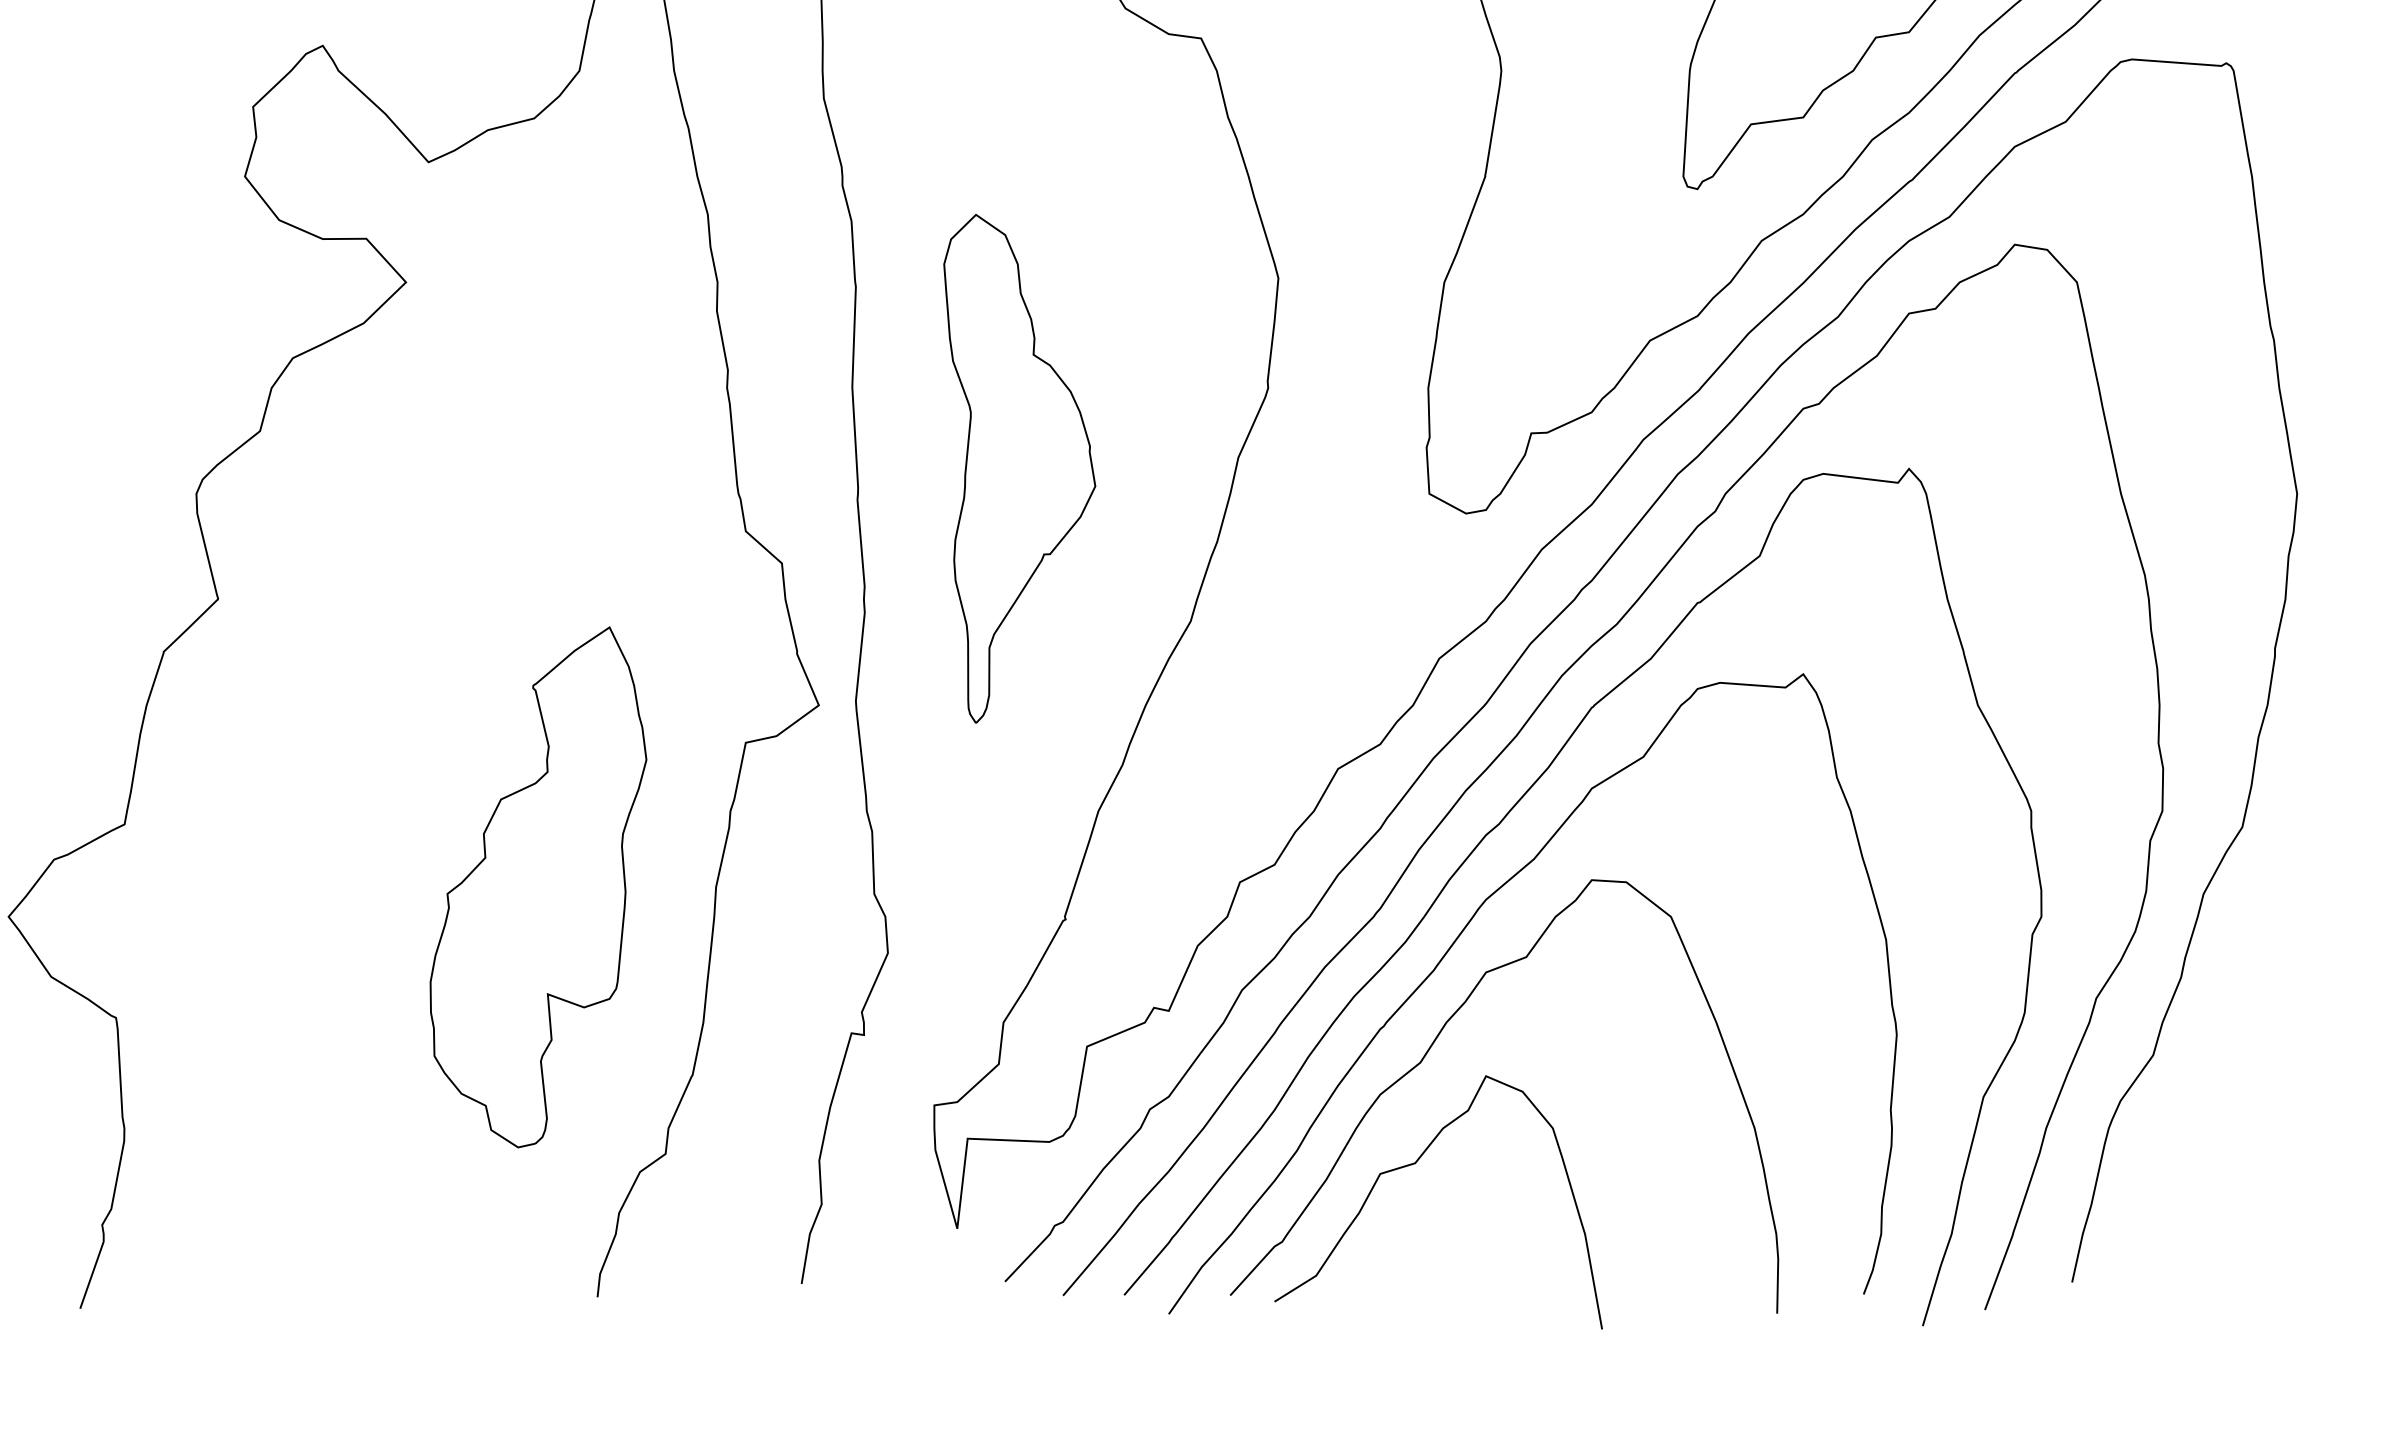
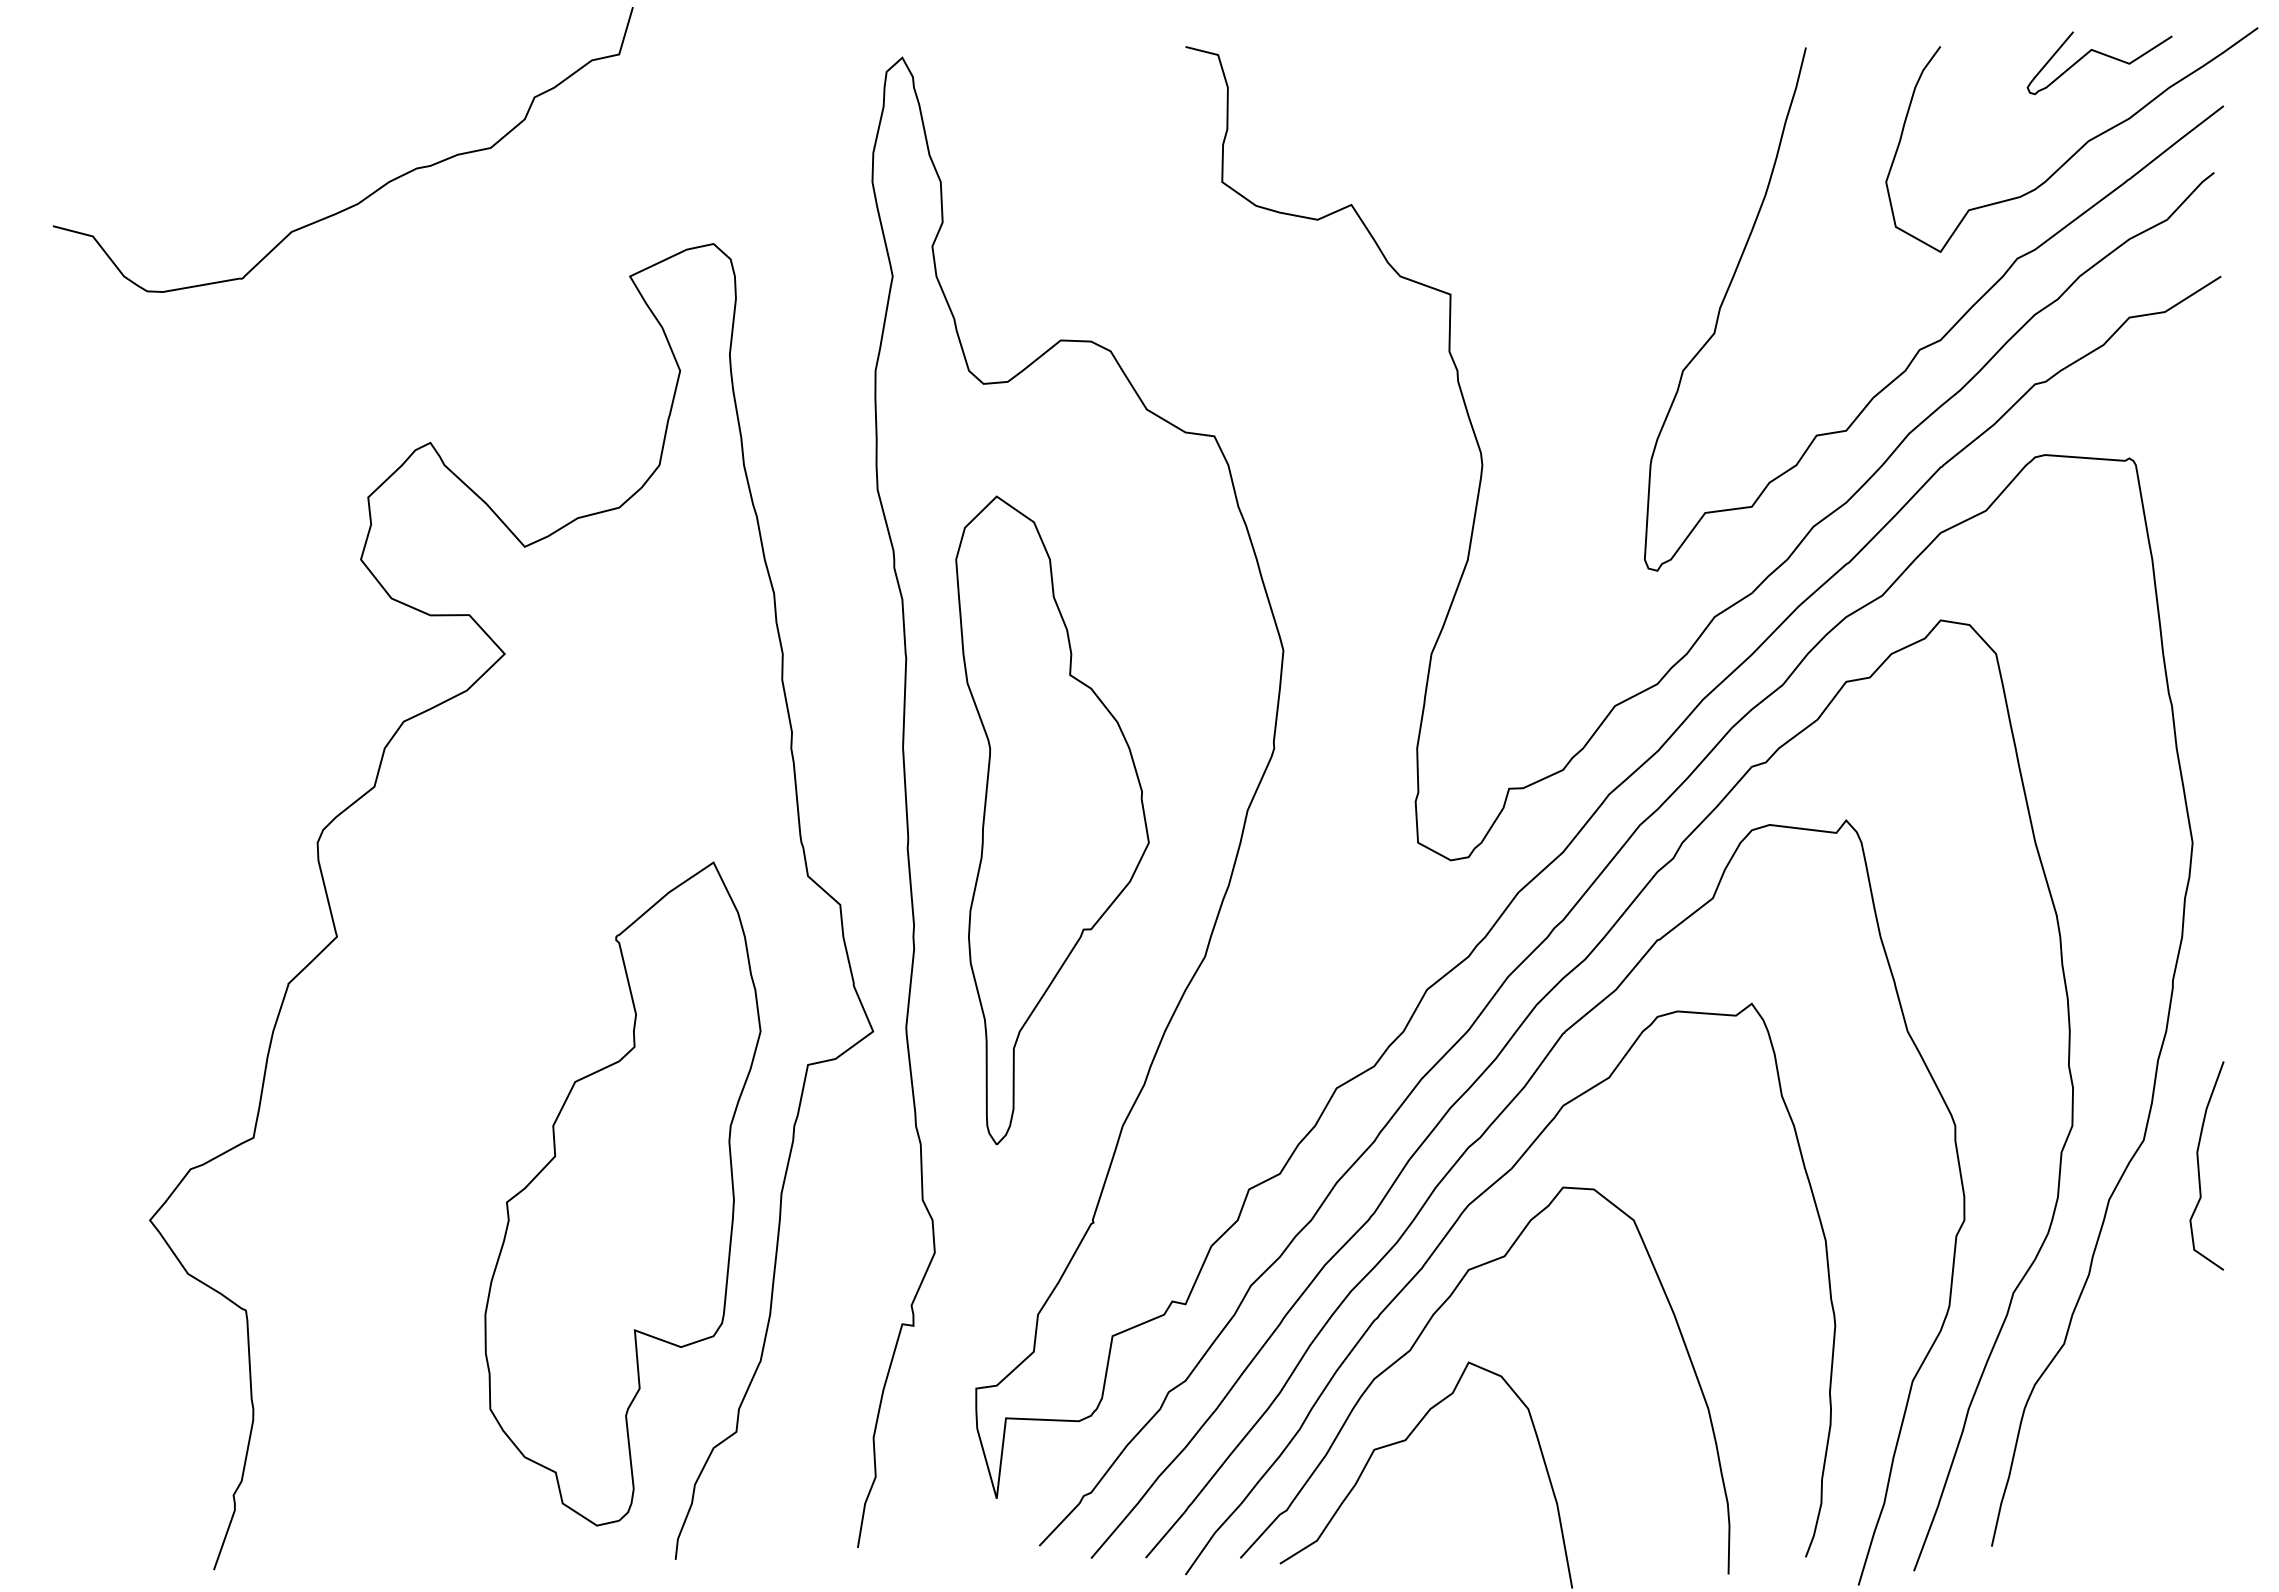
part: (1019, 468) -> (1052, 820), size x1.43
curve: (2304, 855) -> (2199, 1165), added
part: (537, 886) -> (622, 1193), size x1.43

